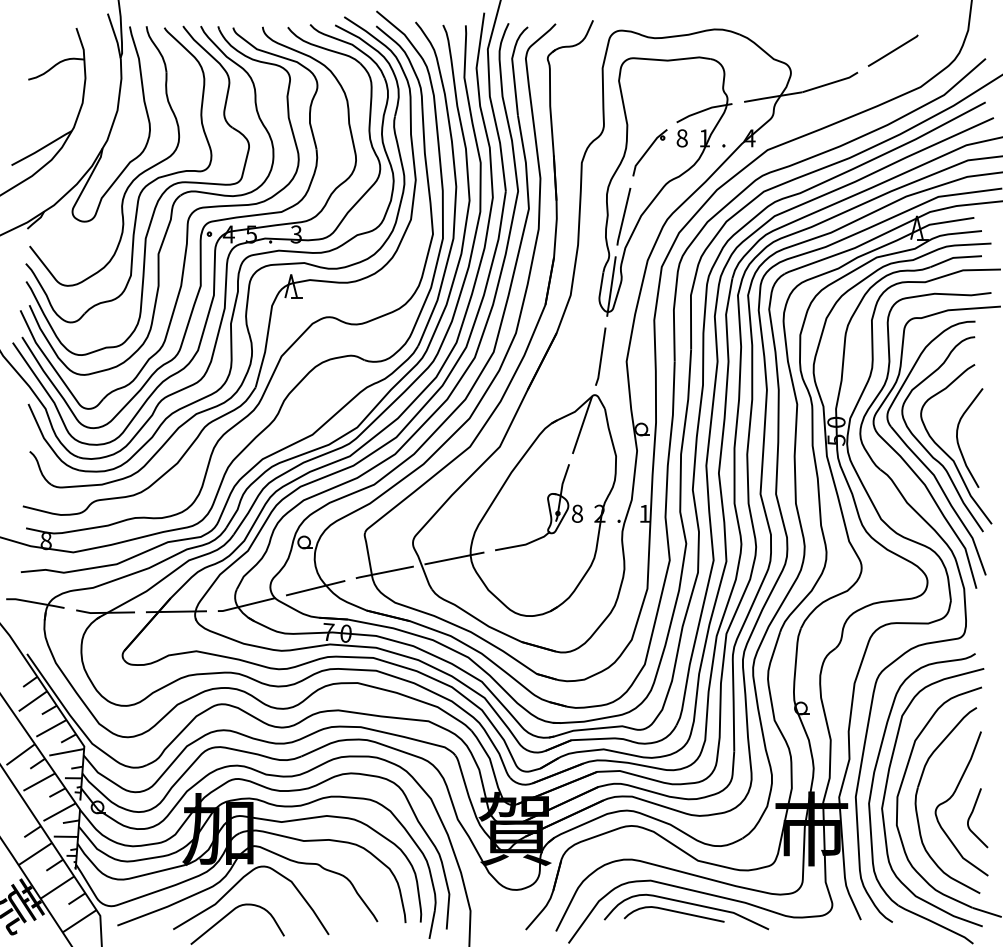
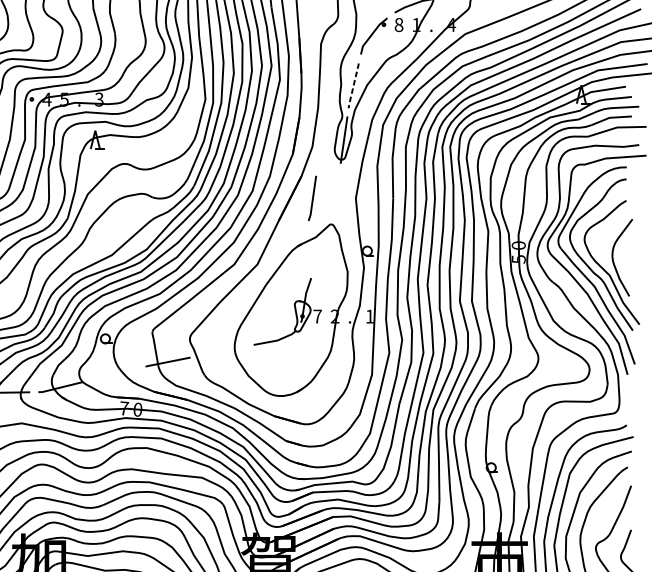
line: (623, 217) -> (353, 86), solid -> dashed
line: (600, 356) -> (312, 198), moved
line: (582, 424) -> (321, 247), removed
text: (577, 513) -> (317, 316), 8 -> 7
line: (454, 558) -> (222, 351), removed
line: (315, 588) -> (114, 374), removed

